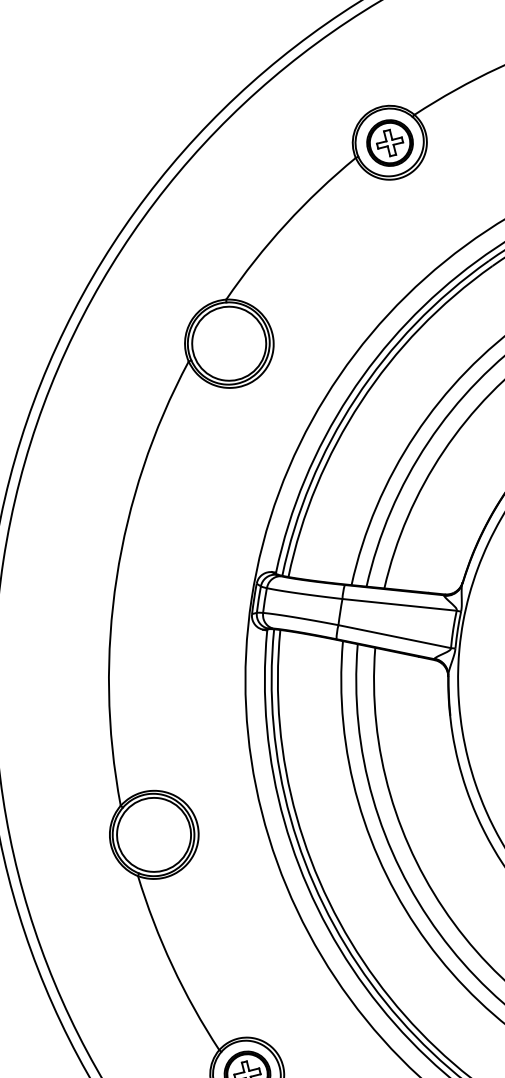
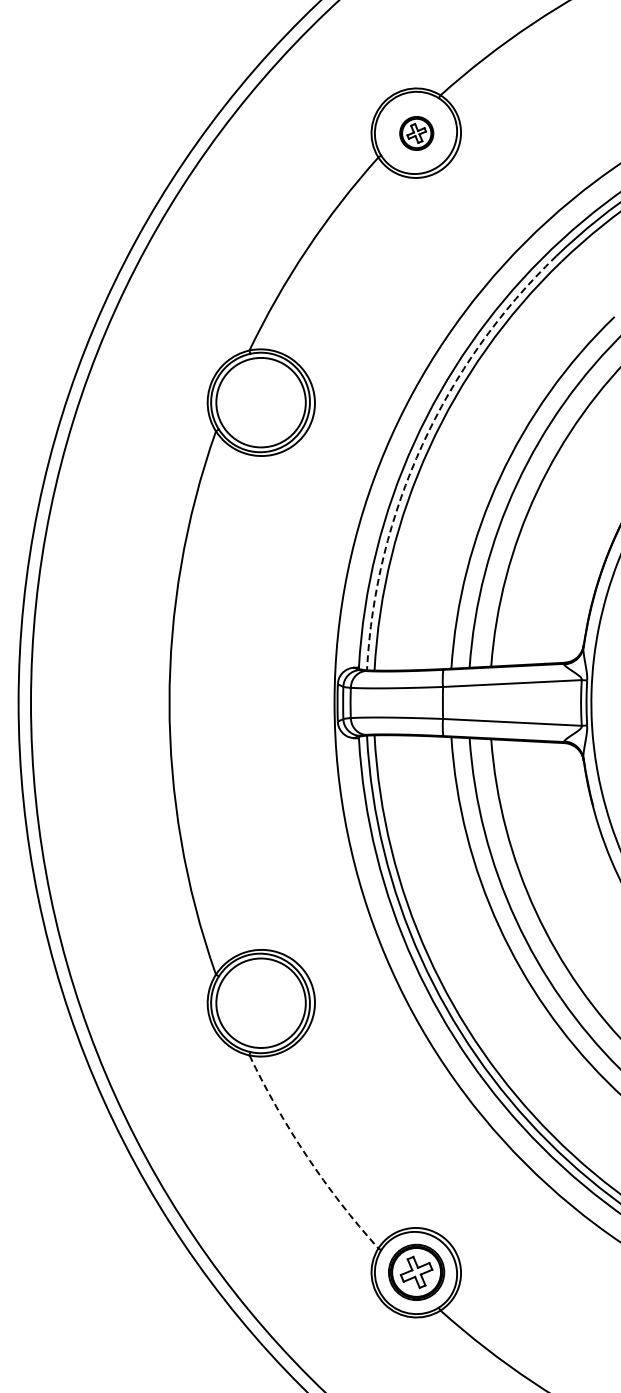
part: (389, 143) -> (416, 133), size x0.6
arc: (355, 398) -> (422, 445), solid -> dashed
arc: (172, 966) -> (307, 1156), solid -> dashed

